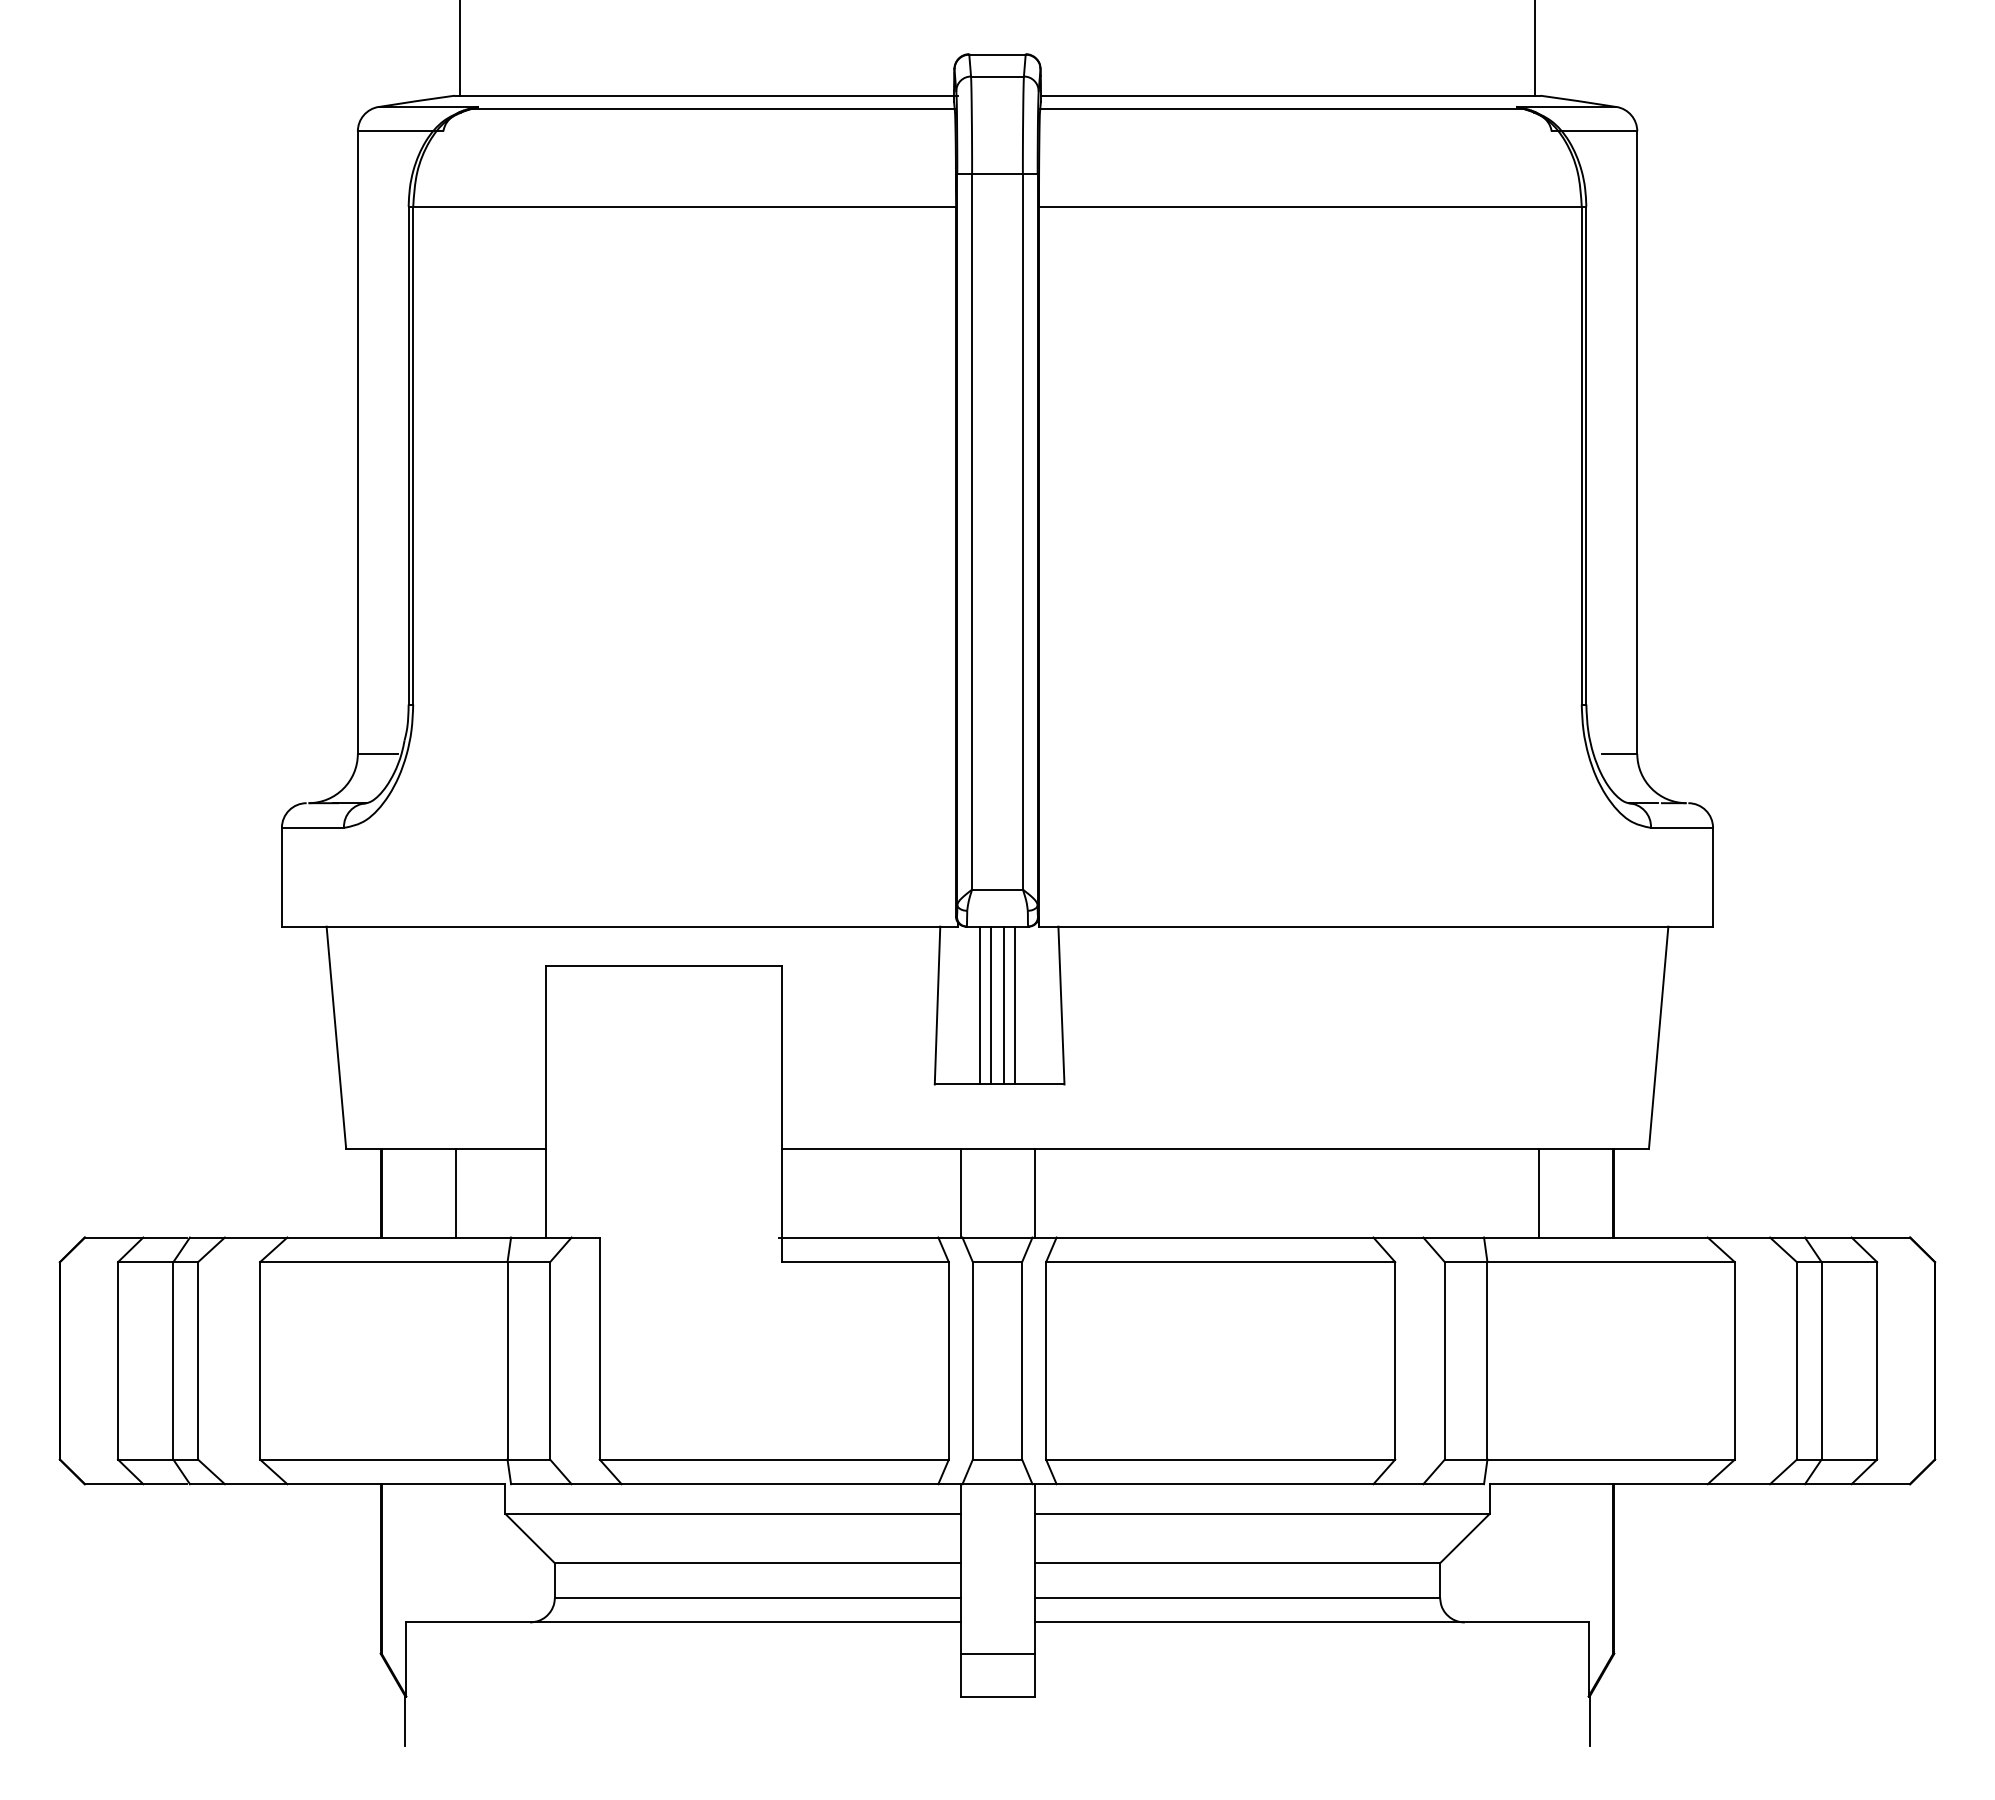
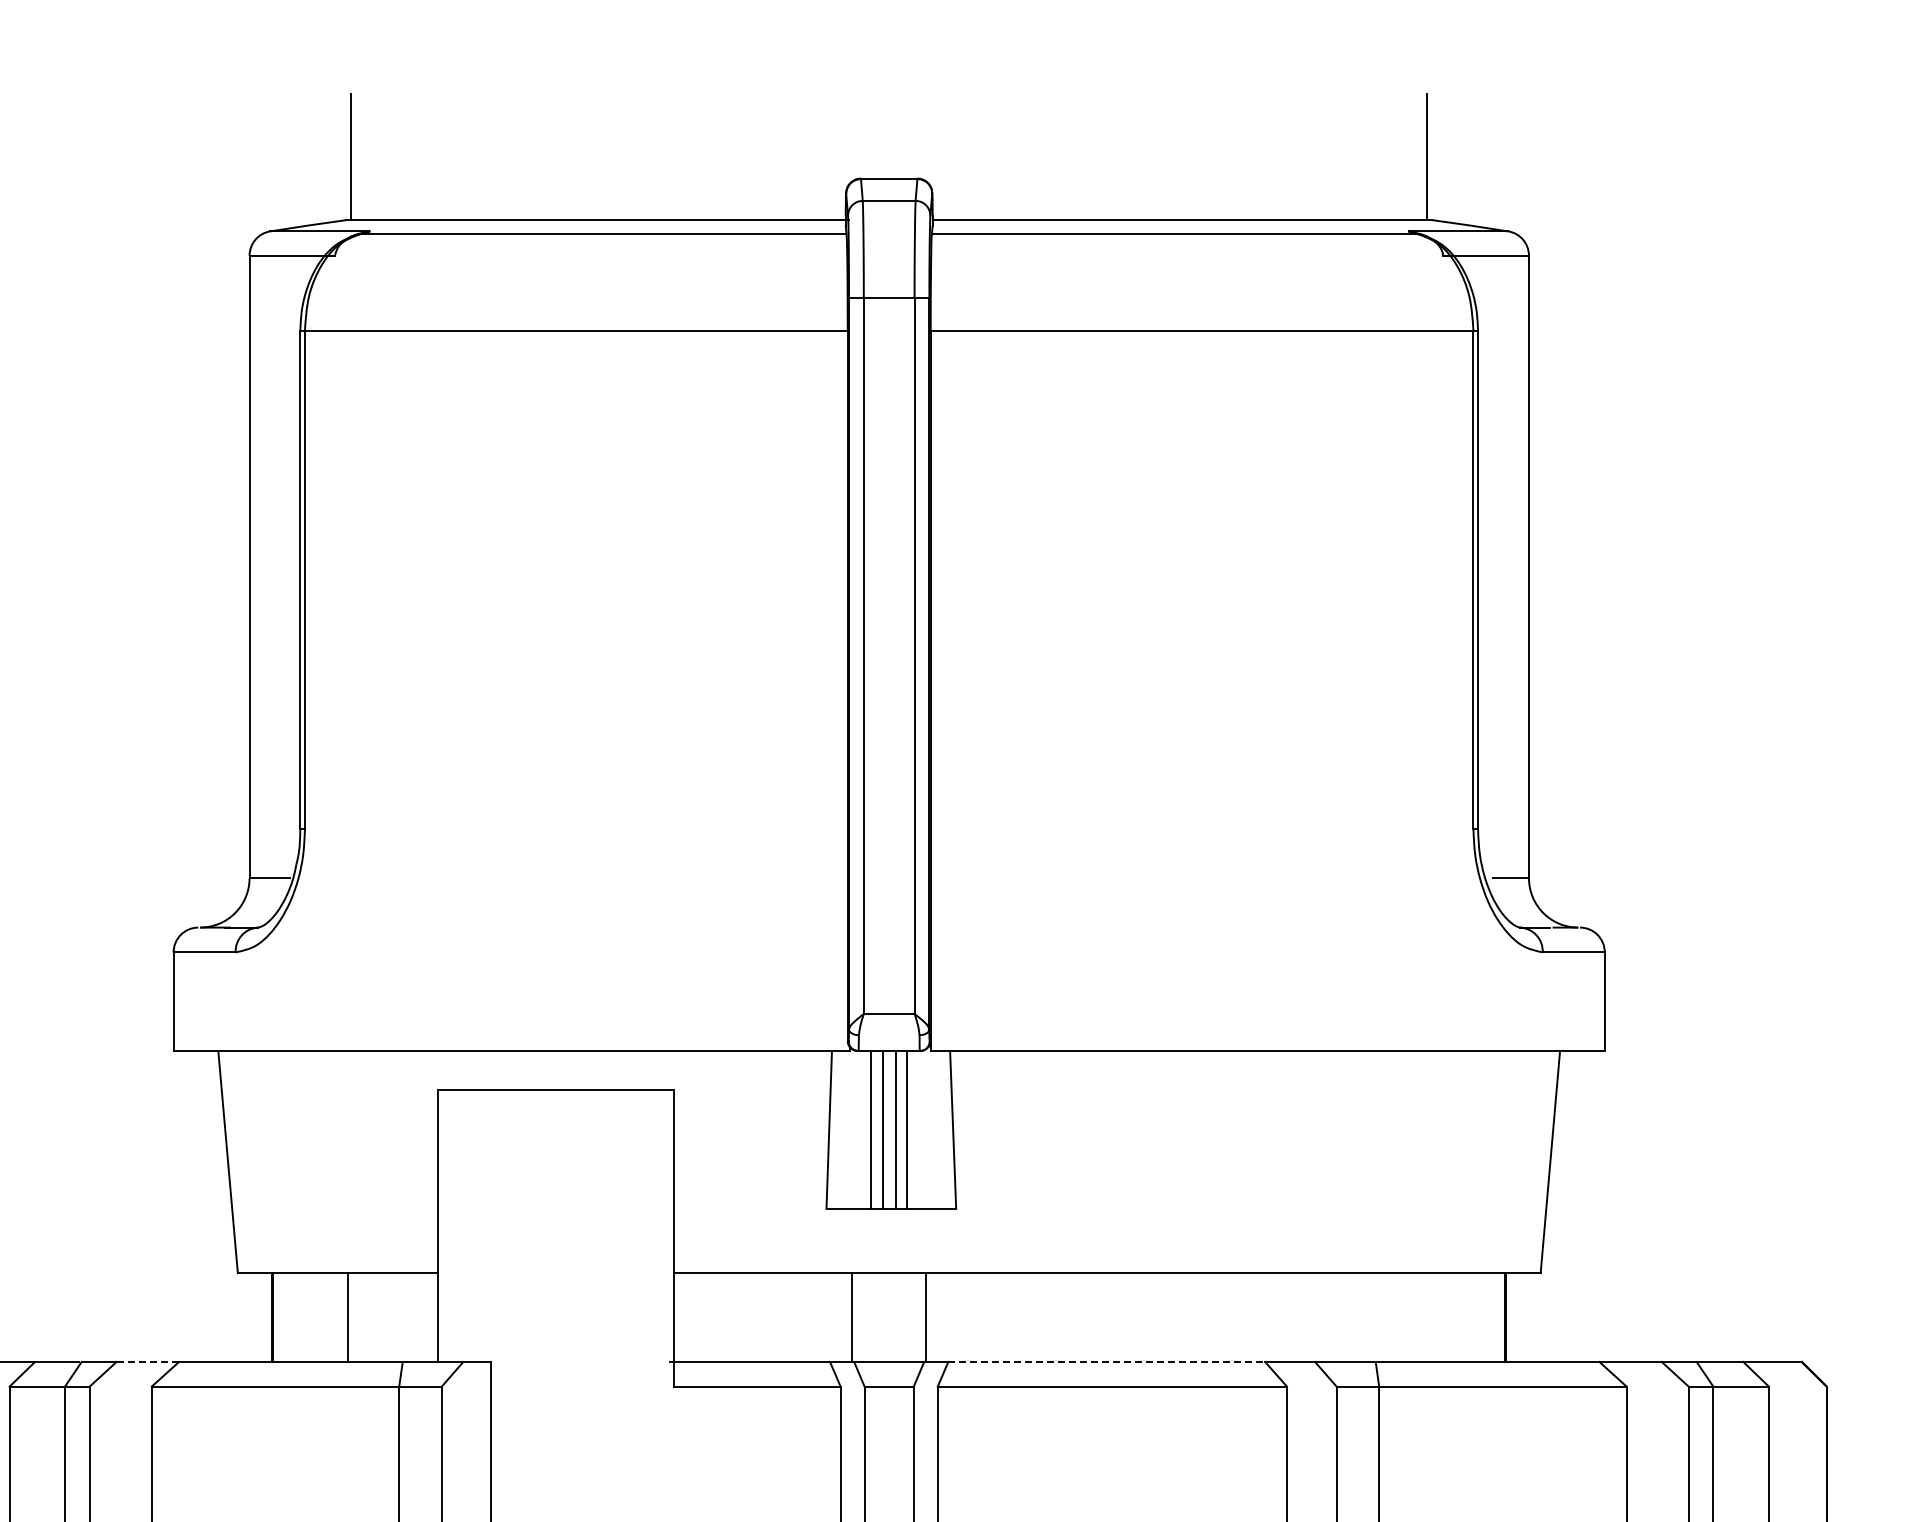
line: (1539, 1192) -> (1431, 1316), removed
line: (255, 1237) -> (147, 1361), solid -> dashed
line: (1215, 1237) -> (1107, 1361), solid -> dashed

